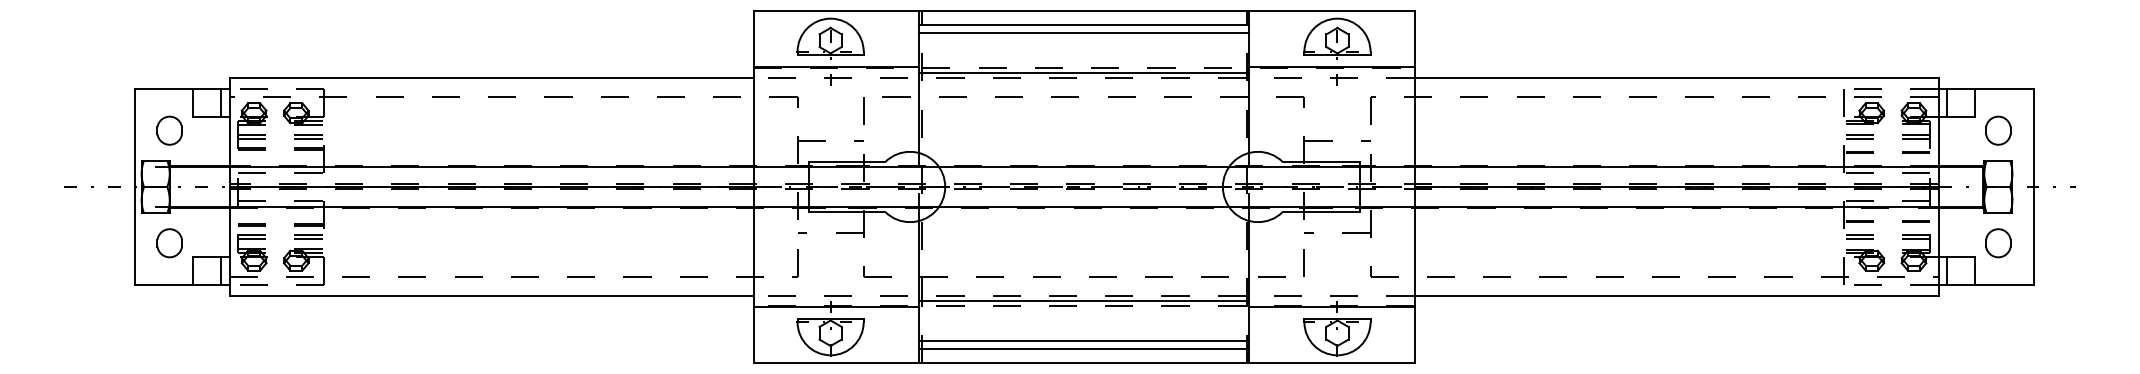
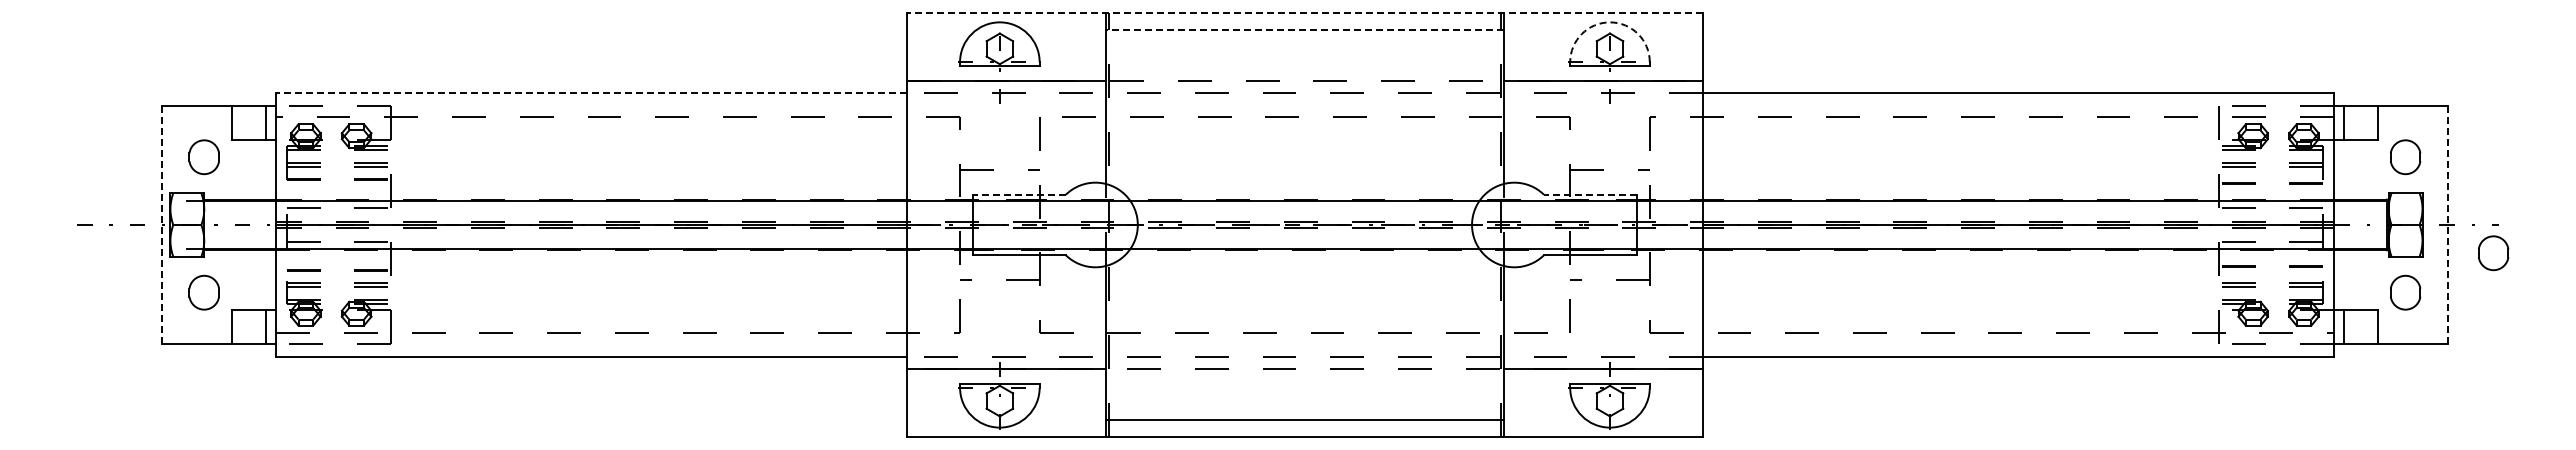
line: (1083, 11) -> (1304, 13), solid -> dashed
arc: (1337, 18) -> (1610, 22), solid -> dashed
line: (1083, 24) -> (1304, 29), solid -> dashed
line: (1083, 32) -> (1304, 39), removed
line: (1083, 72) -> (1304, 87), removed
line: (491, 77) -> (591, 93), solid -> dashed
line: (846, 161) -> (1019, 194), solid -> dashed
line: (1320, 161) -> (1589, 194), solid -> dashed
line: (134, 186) -> (161, 224), solid -> dashed
line: (2033, 186) -> (2447, 224), solid -> dashed
part: (2071, 210) -> (2493, 253), added
line: (1083, 301) -> (1304, 362), removed
line: (1083, 341) -> (1304, 410), removed

